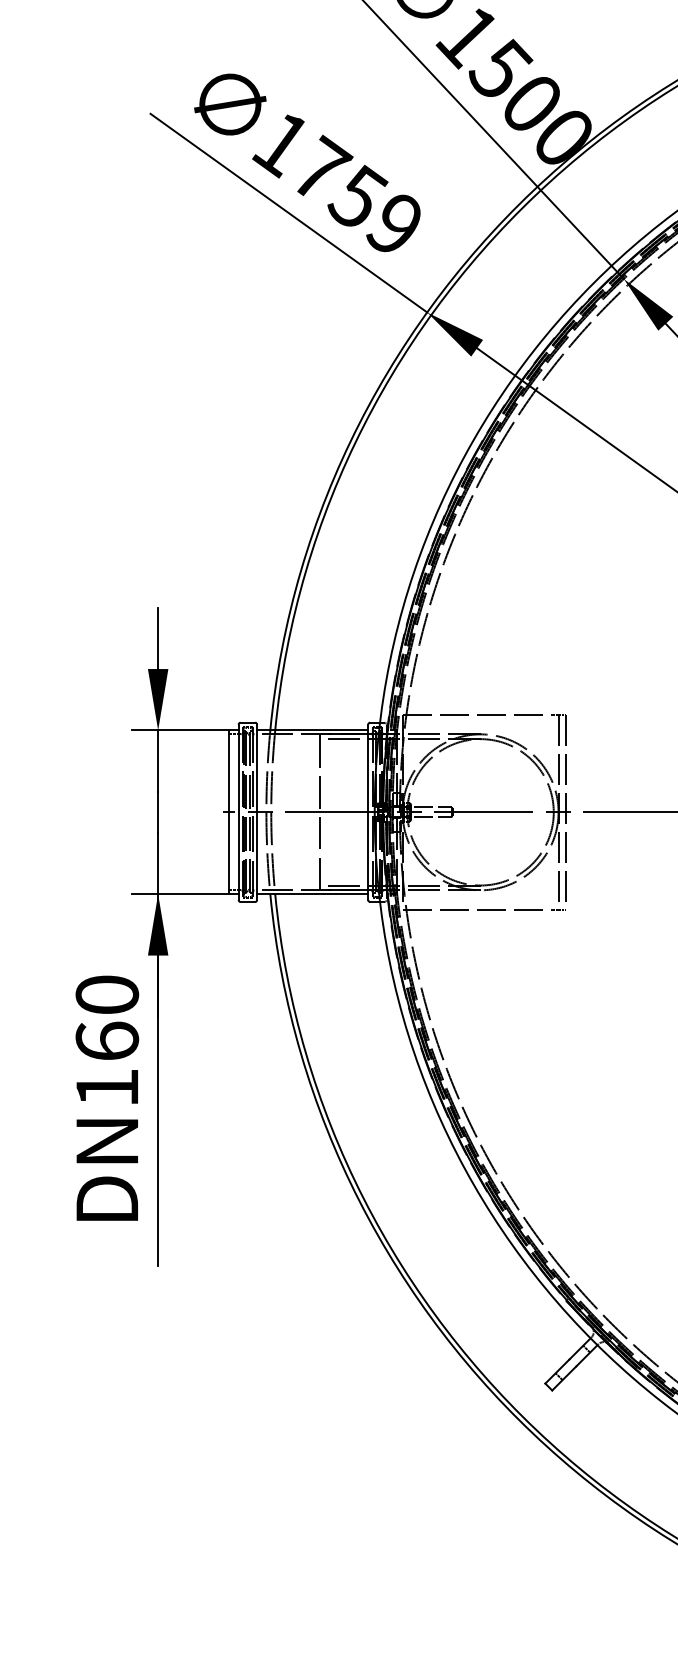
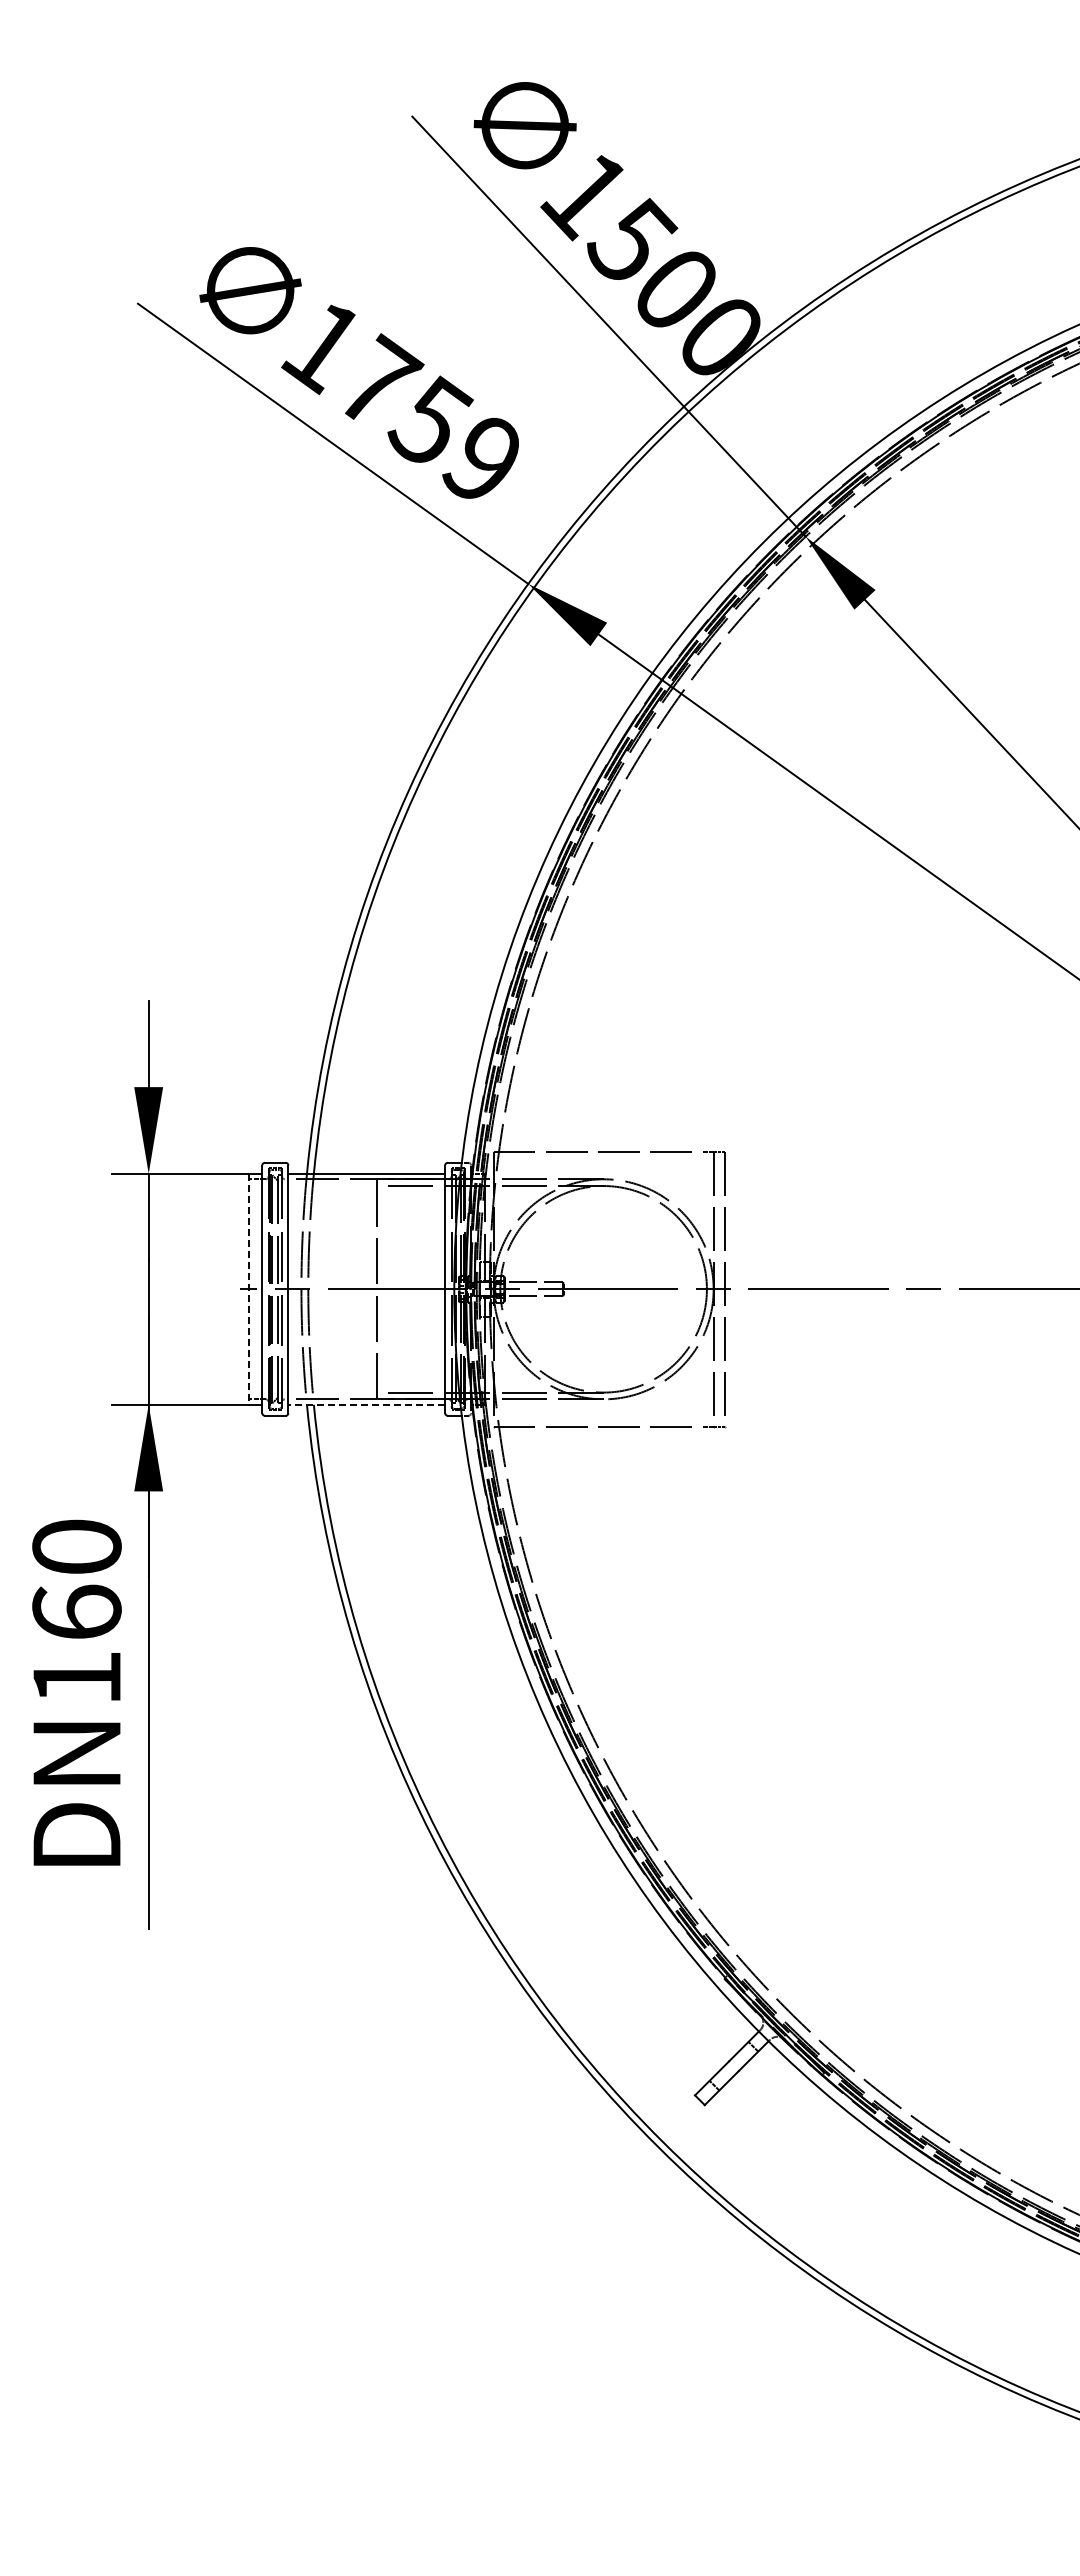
line: (228, 812) -> (248, 1289), solid -> dashed
line: (312, 893) -> (366, 1404), solid -> dashed

